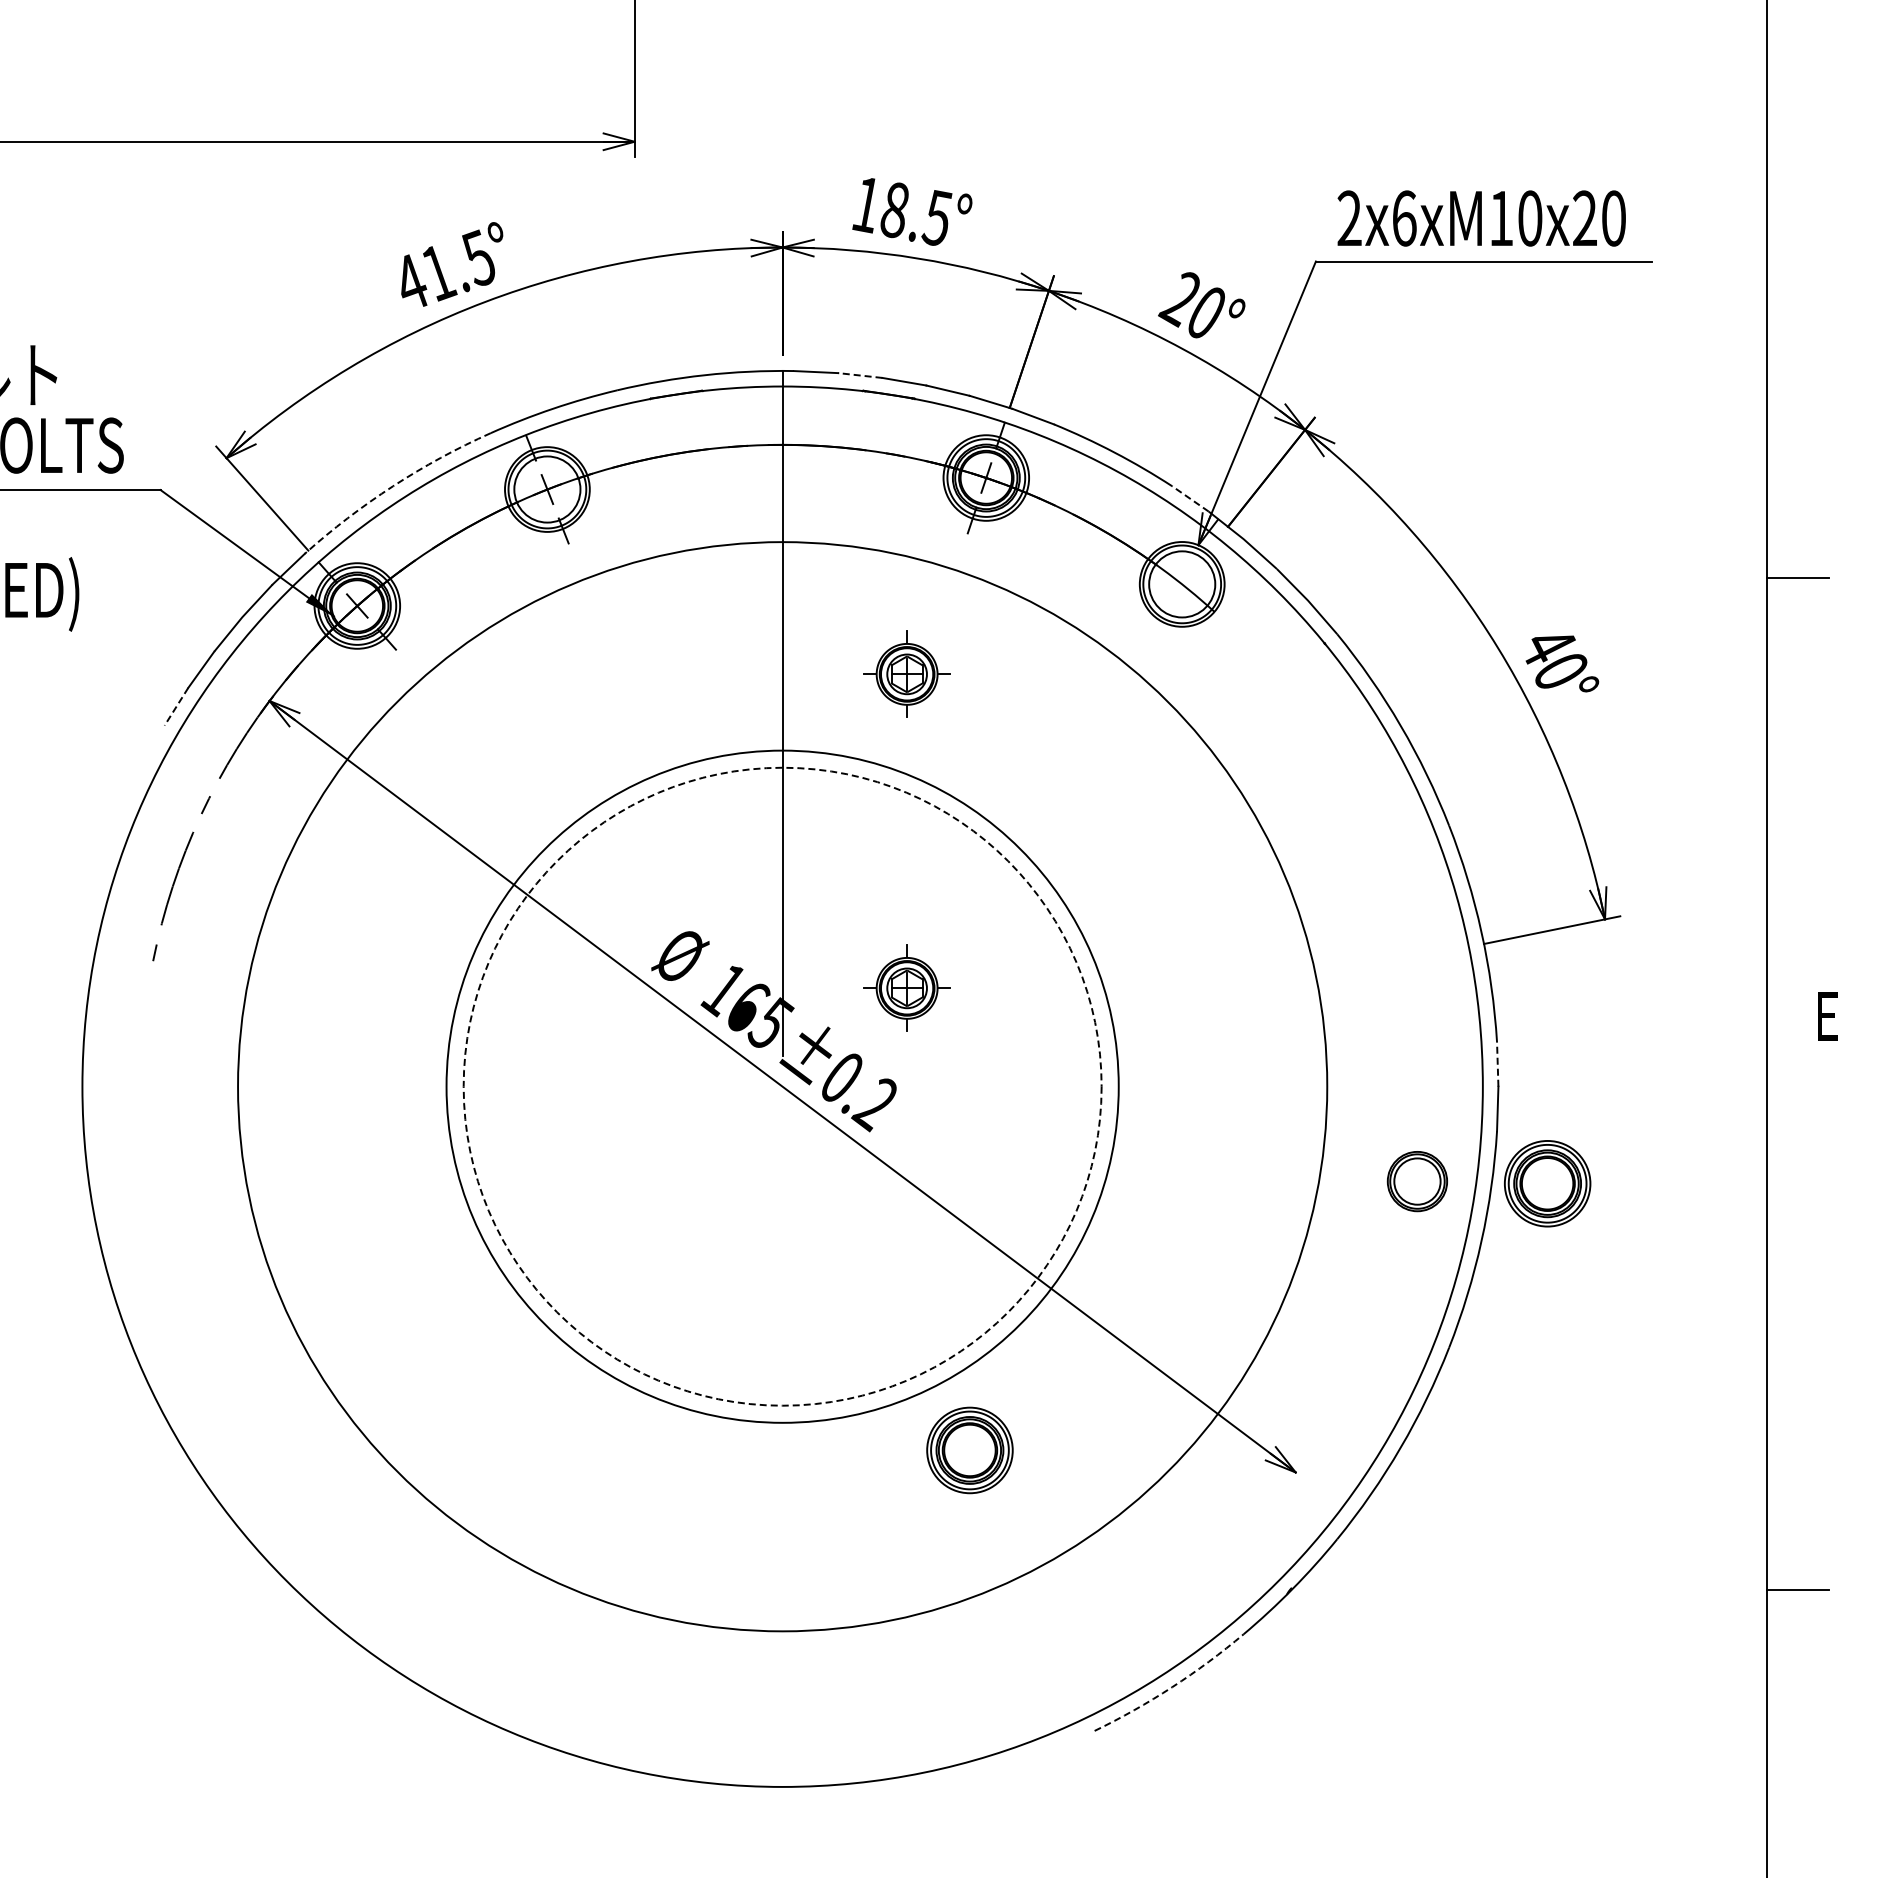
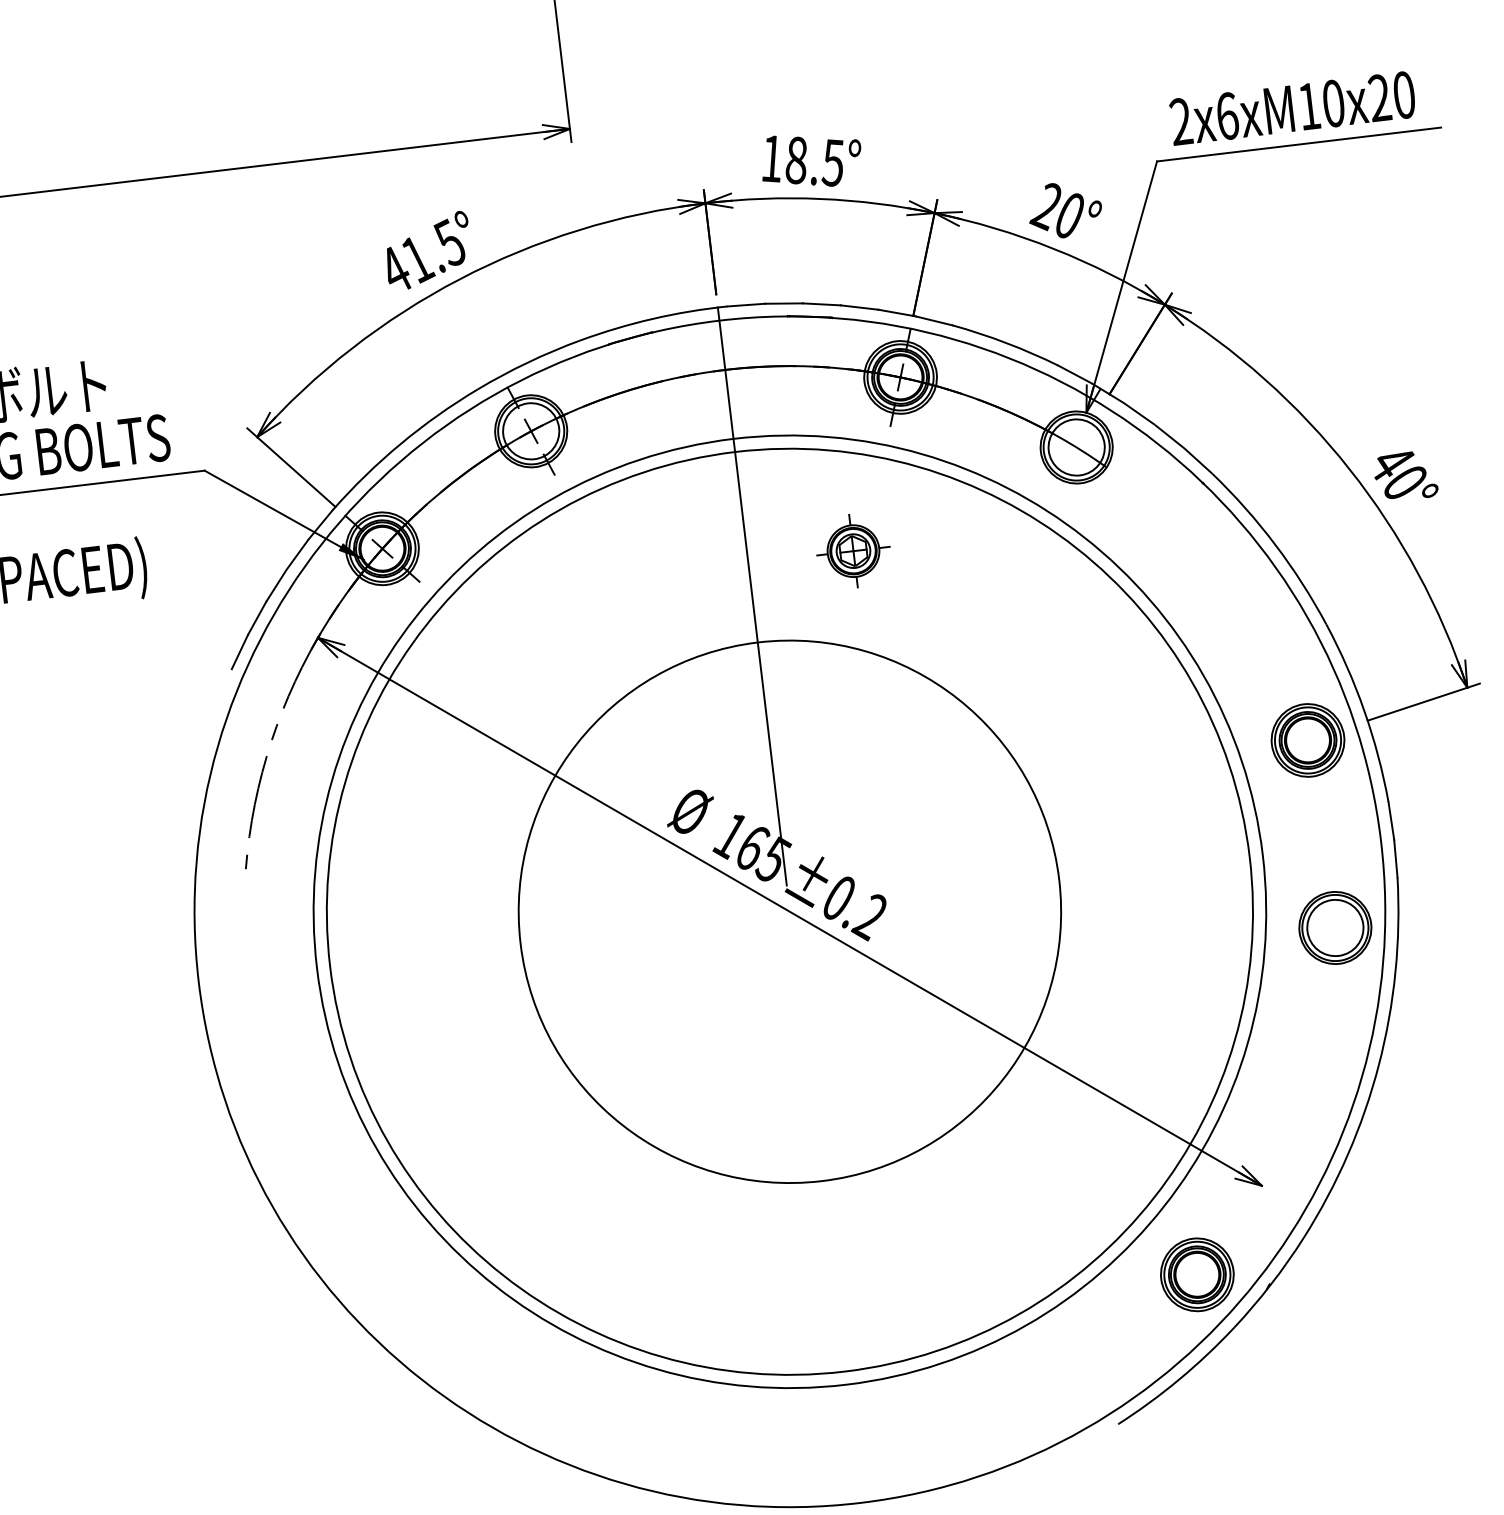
line: (859, 375) -> (783, 303), dashed -> solid
arc: (393, 486) -> (400, 444), dashed -> solid
line: (1190, 498) -> (1075, 374), dashed -> solid
line: (176, 707) -> (240, 652), dashed -> solid
part: (906, 987) -> (884, 815), removed
line: (1497, 1063) -> (1391, 820), dashed -> solid
circle: (782, 1086) -> (789, 911), dashed -> solid
circle: (782, 1086) -> (789, 911), size x1.67
part: (1417, 1181) -> (1335, 927), size x1.43
part: (1547, 1183) -> (1307, 740), moved
part: (969, 1450) -> (1196, 1274), moved
arc: (1172, 1687) -> (1179, 1379), dashed -> solid

